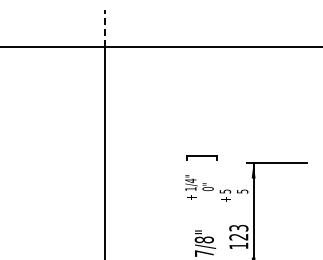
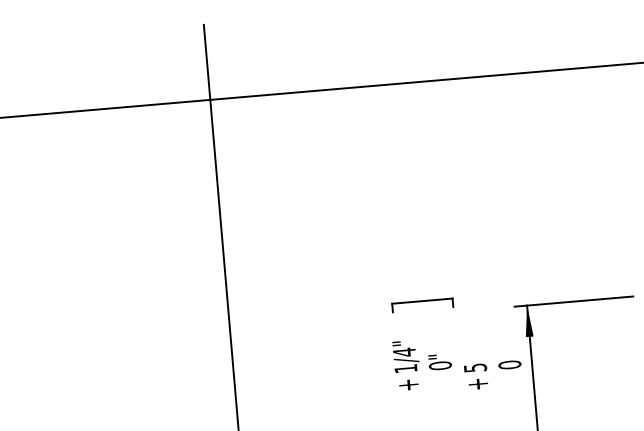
line: (105, 28) -> (207, 62), dashed -> solid
text: (242, 191) -> (509, 364), 5 -> 0

